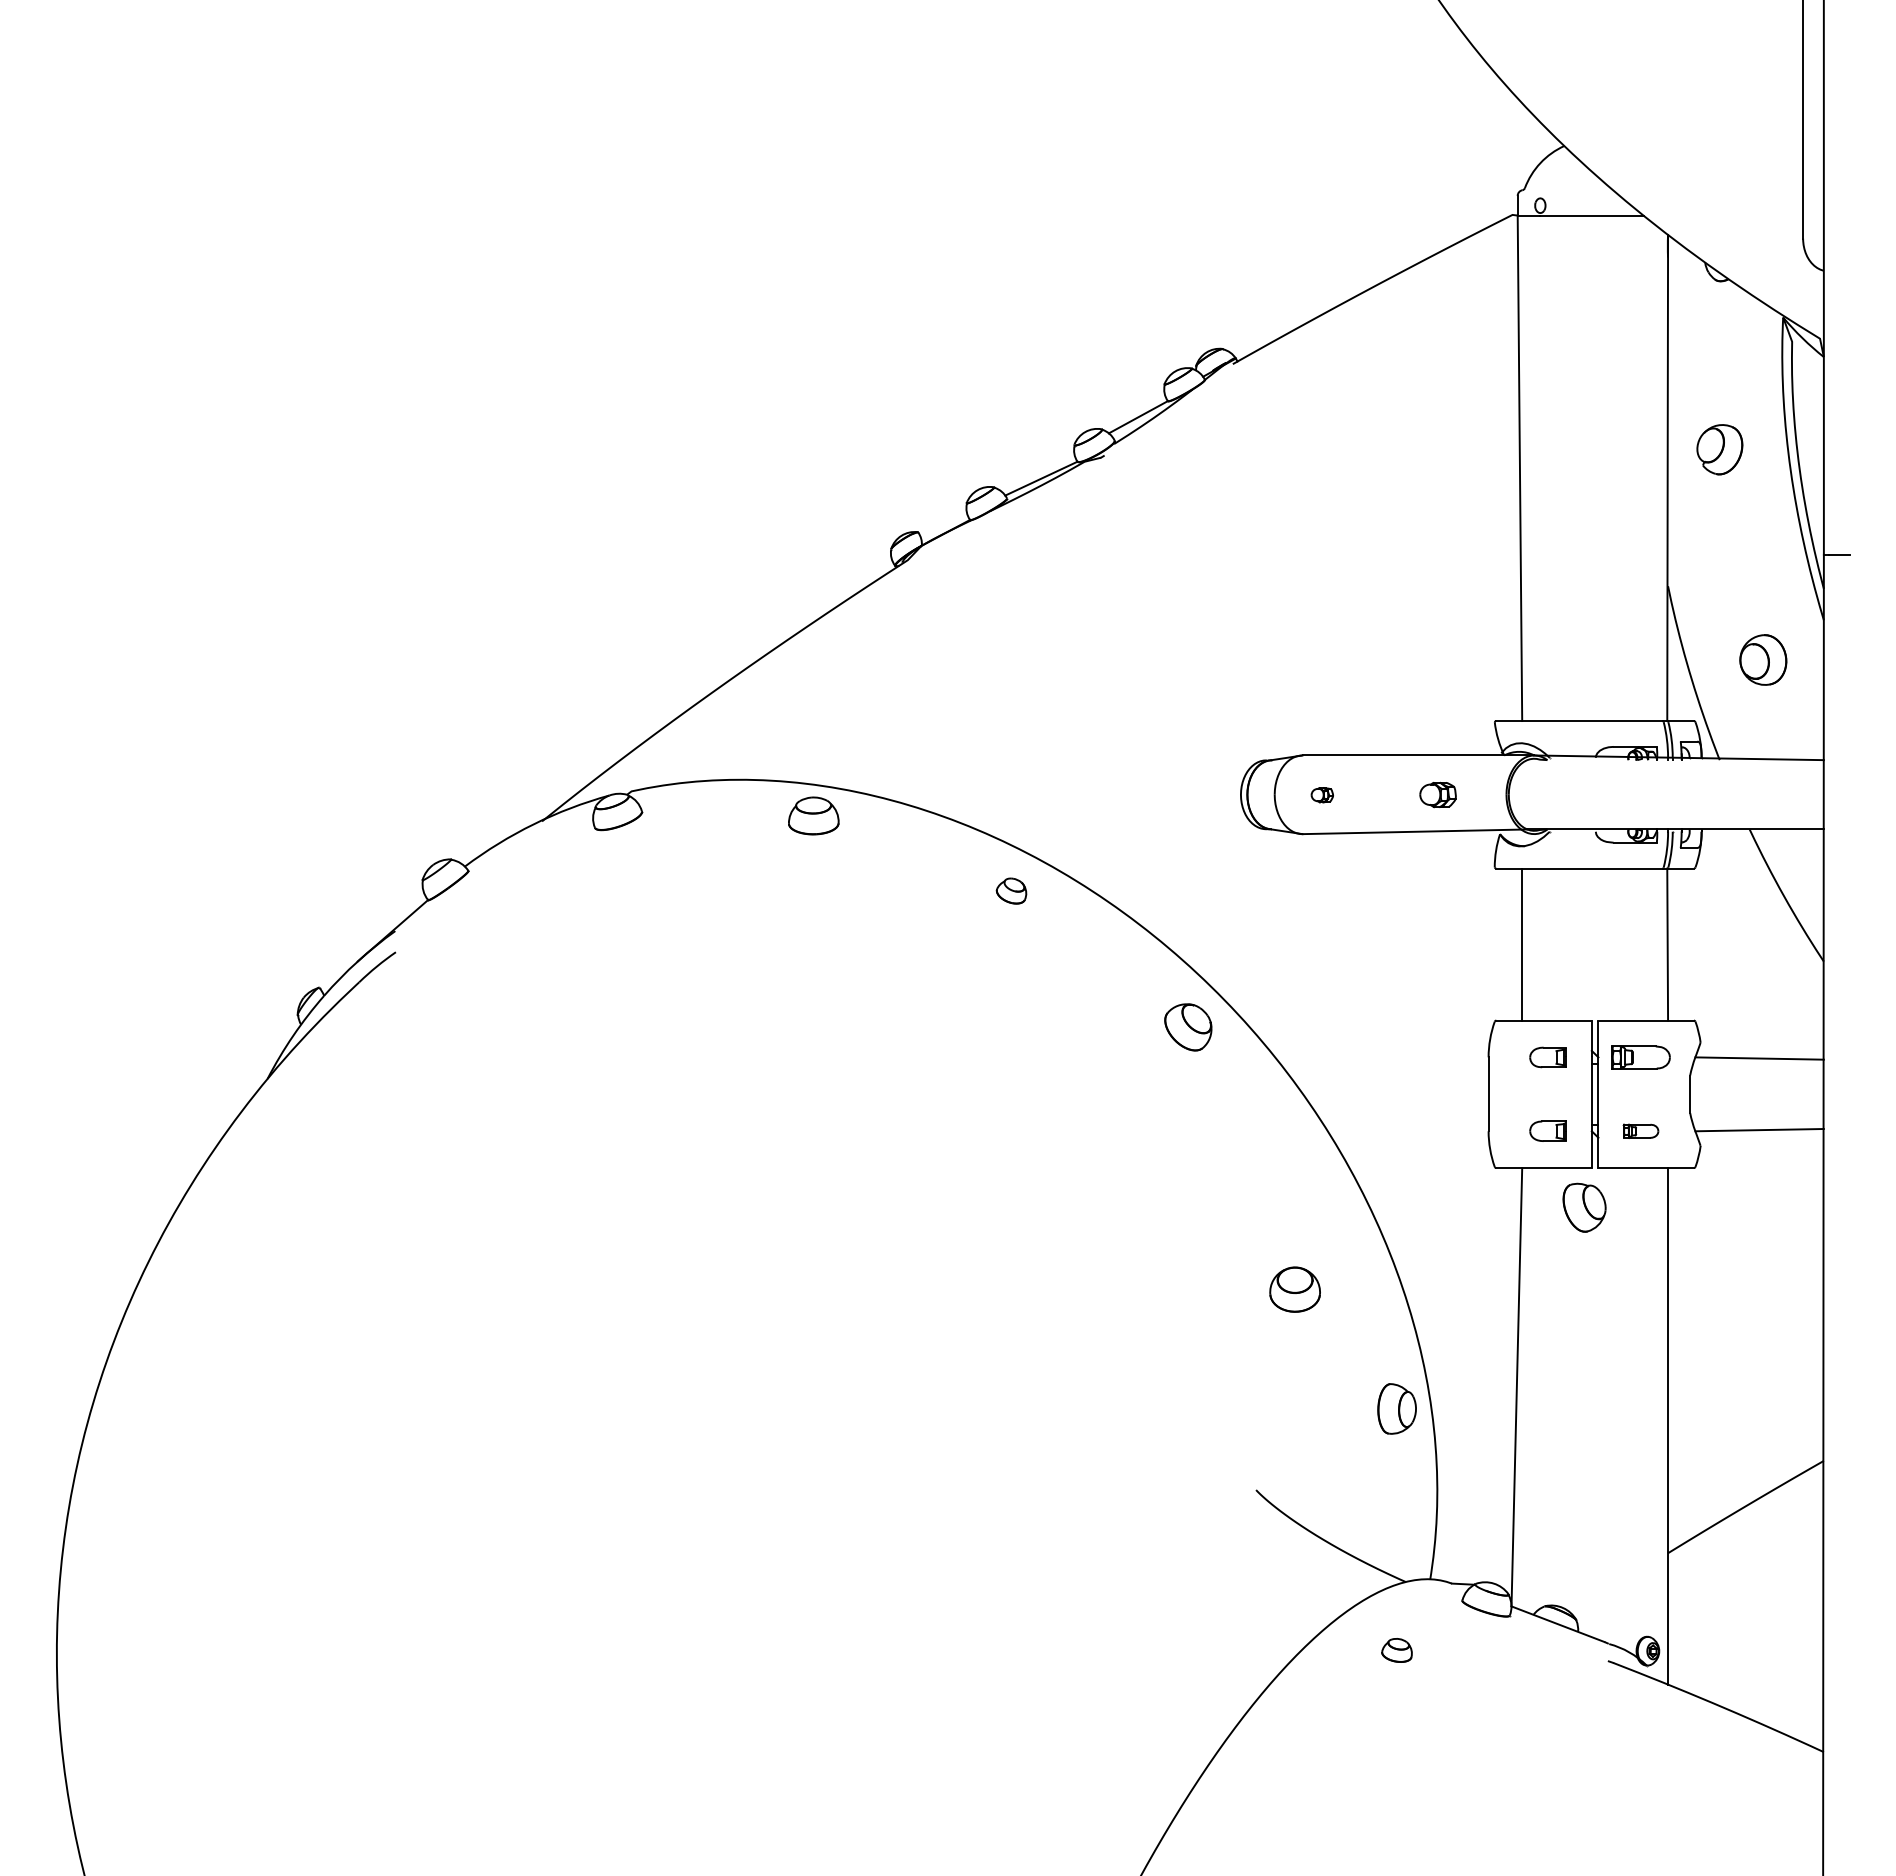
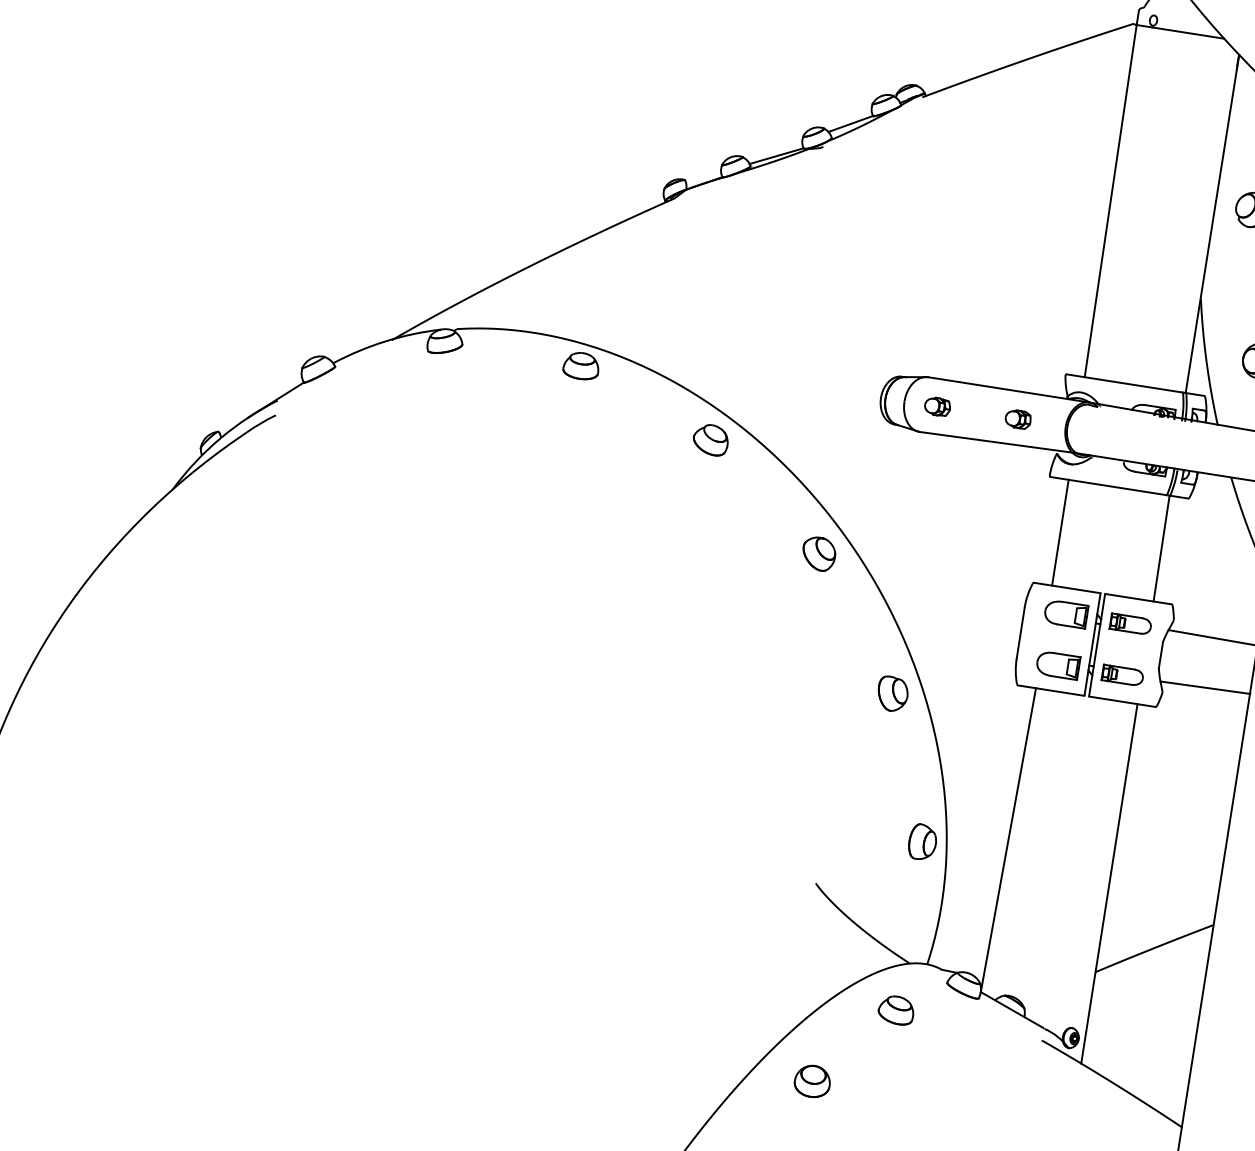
part: (1322, 795) -> (937, 407), size x1.67
part: (1011, 890) -> (710, 439), size x1.67
part: (1547, 1057) -> (1065, 614), size x1.67
part: (1547, 1131) -> (1057, 665), size x1.67
part: (1640, 1131) -> (1122, 675), size x1.67
part: (1584, 1207) -> (892, 693), moved
part: (1294, 1289) -> (812, 1081), moved
part: (1396, 1650) -> (895, 1010), size x1.67

